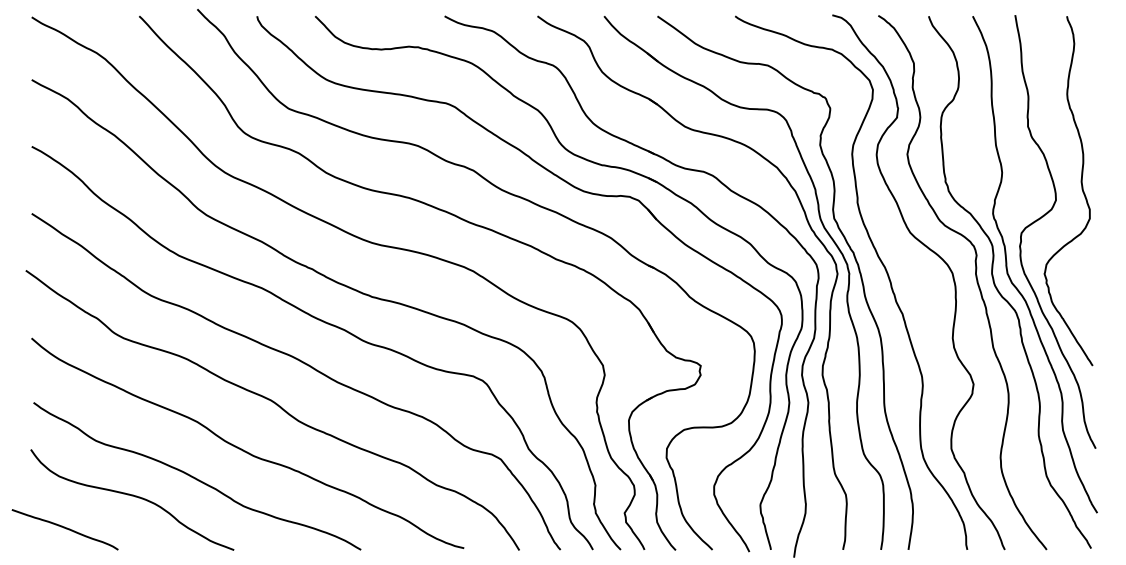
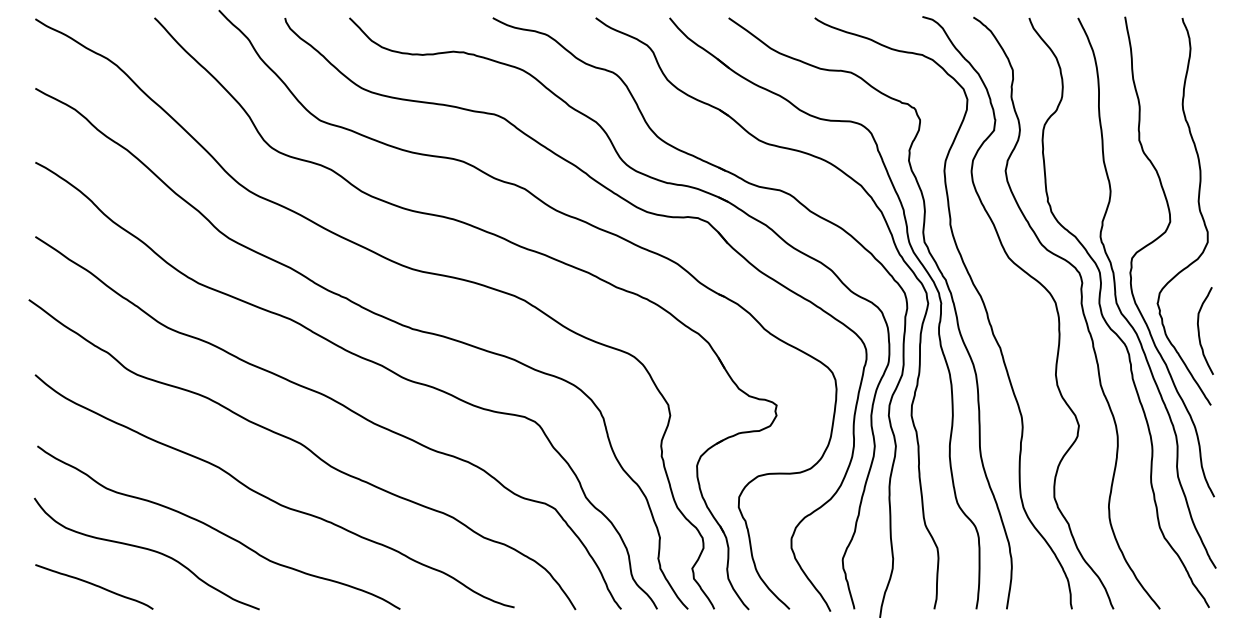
curve: (1082, 298) -> (1199, 330), added
curve: (65, 528) -> (94, 585), moved

